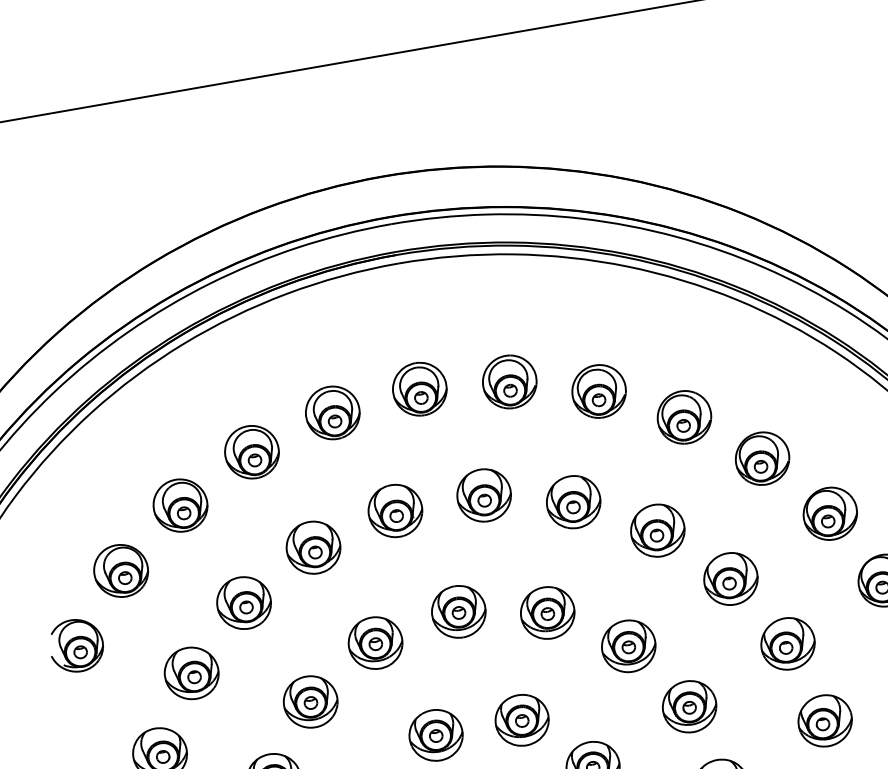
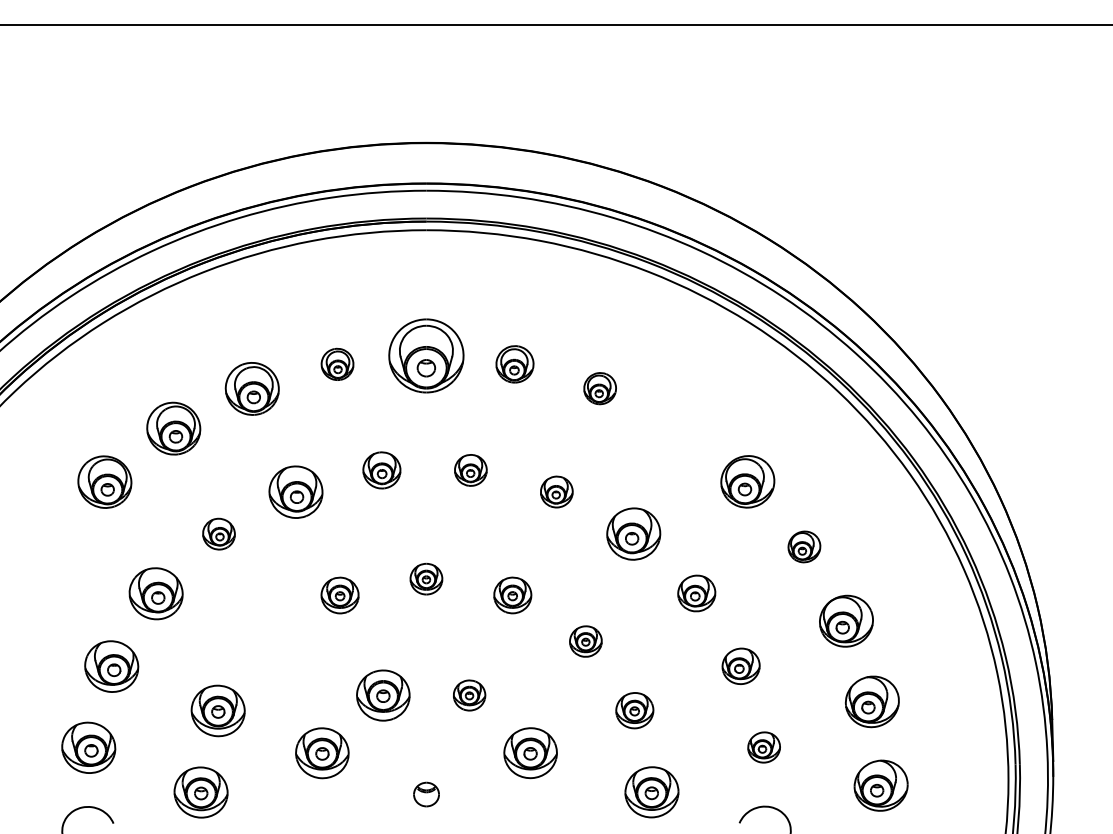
part: (509, 382) -> (514, 364), size x0.7
part: (419, 389) -> (425, 356), size x1.4
part: (598, 391) -> (599, 388), size x0.6
part: (332, 413) -> (337, 364), size x0.6
part: (684, 417) -> (678, 428), removed
part: (483, 495) -> (470, 470), size x0.6
part: (573, 501) -> (556, 491), size x0.6
part: (395, 511) -> (381, 470), size x0.7
part: (830, 513) -> (804, 546), size x0.6
part: (730, 579) -> (696, 593), size x0.7
part: (243, 602) -> (218, 533), size x0.6
part: (458, 611) -> (426, 578), size x0.6
part: (547, 613) -> (512, 595), size x0.7
part: (374, 643) -> (339, 595), size x0.7
part: (76, 644) -> (48, 546), removed
part: (787, 644) -> (740, 666), size x0.7
part: (628, 646) -> (585, 641), size x0.6
part: (310, 701) -> (266, 641), removed
part: (689, 706) -> (634, 710), size x0.7
part: (522, 720) -> (469, 695), size x0.6
part: (824, 721) -> (763, 747), size x0.6

